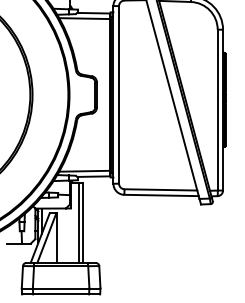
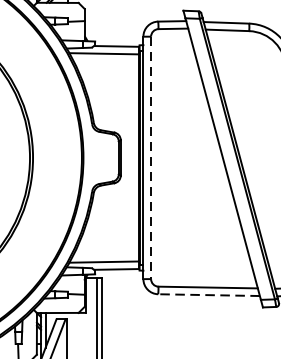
line: (119, 94) -> (151, 157), solid -> dashed
line: (161, 195) -> (209, 295), solid -> dashed

